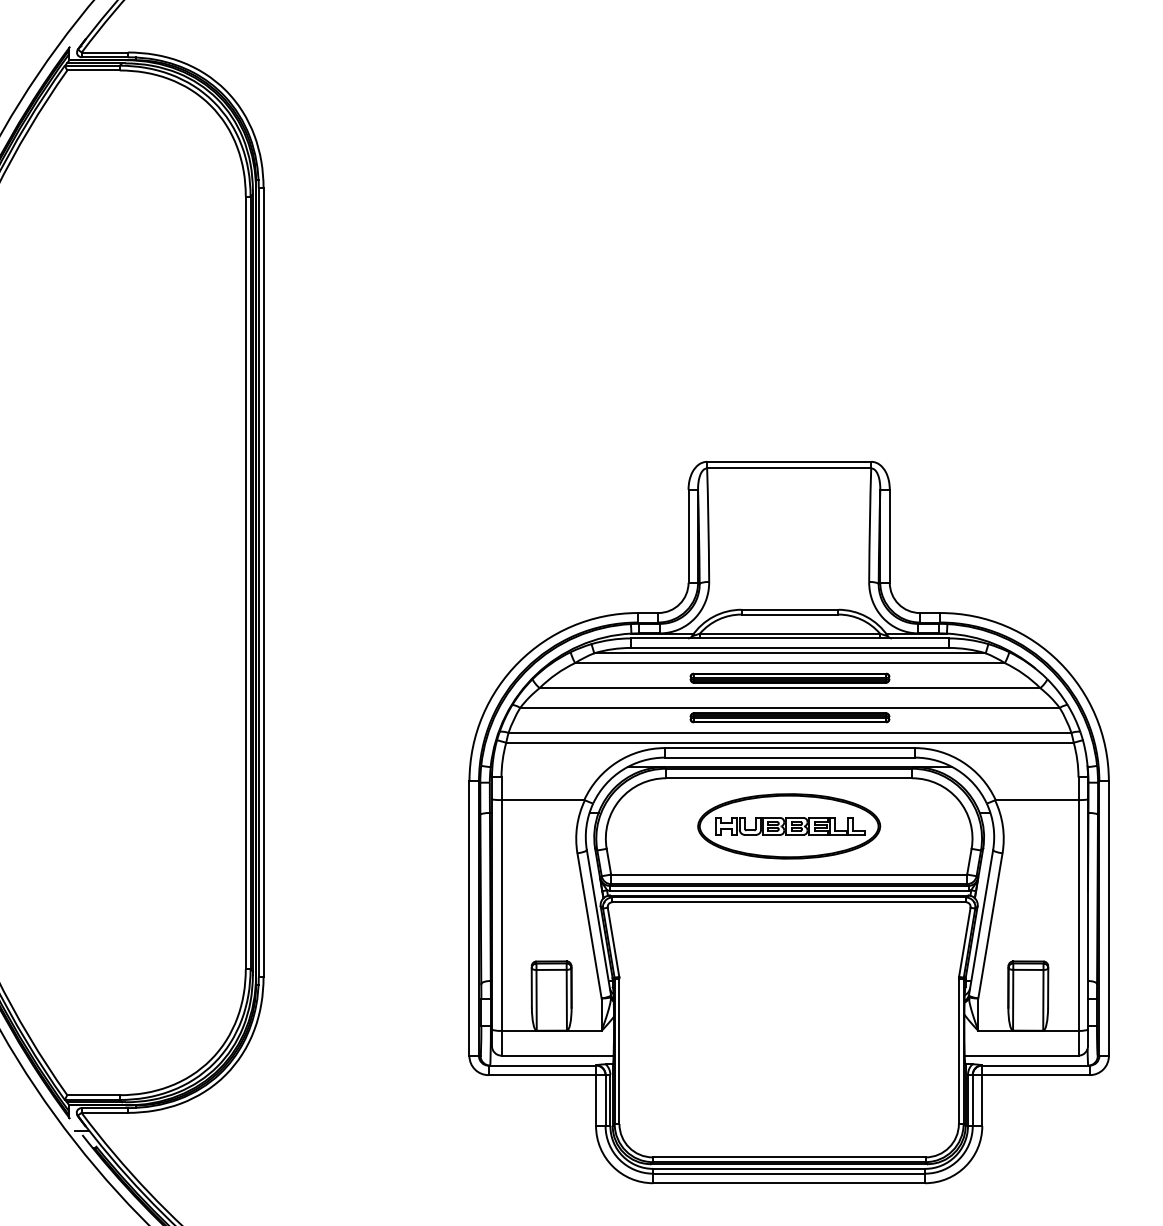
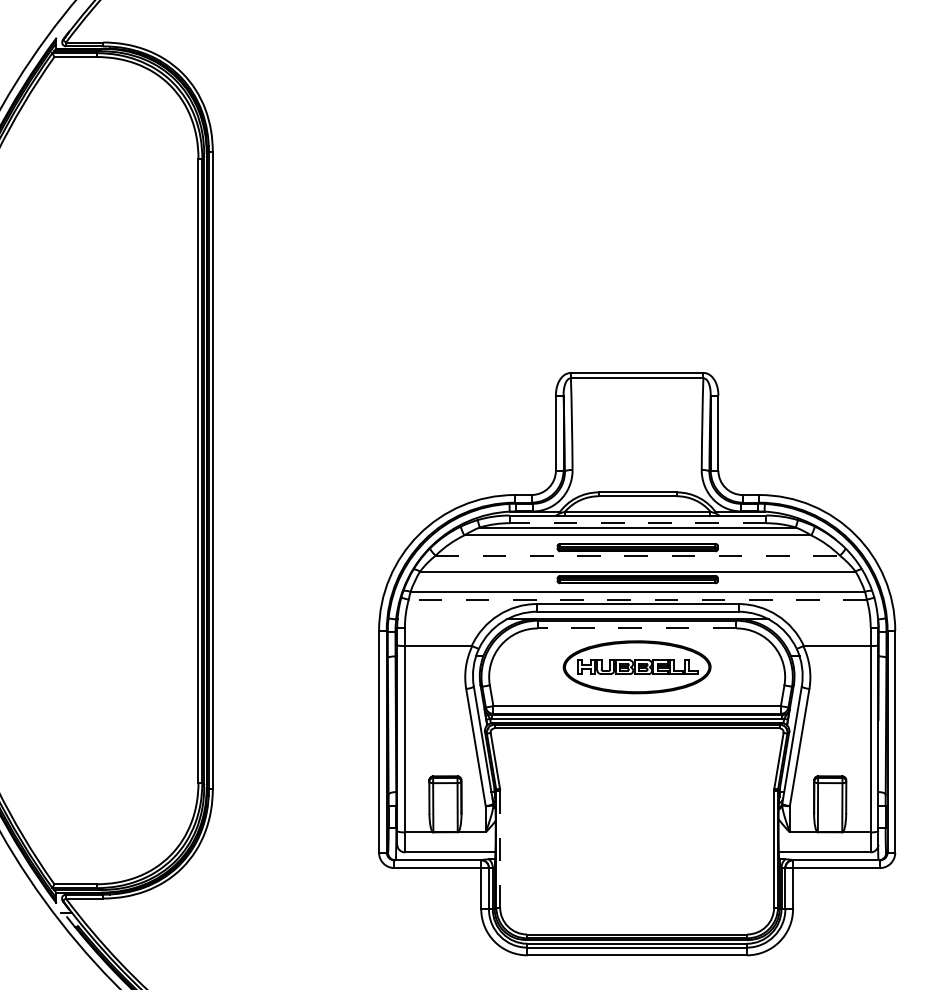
line: (789, 648) -> (637, 523), solid -> dashed
line: (790, 687) -> (638, 555), solid -> dashed
line: (789, 742) -> (637, 599), solid -> dashed
line: (788, 778) -> (636, 628), solid -> dashed
line: (619, 1052) -> (500, 849), solid -> dashed

